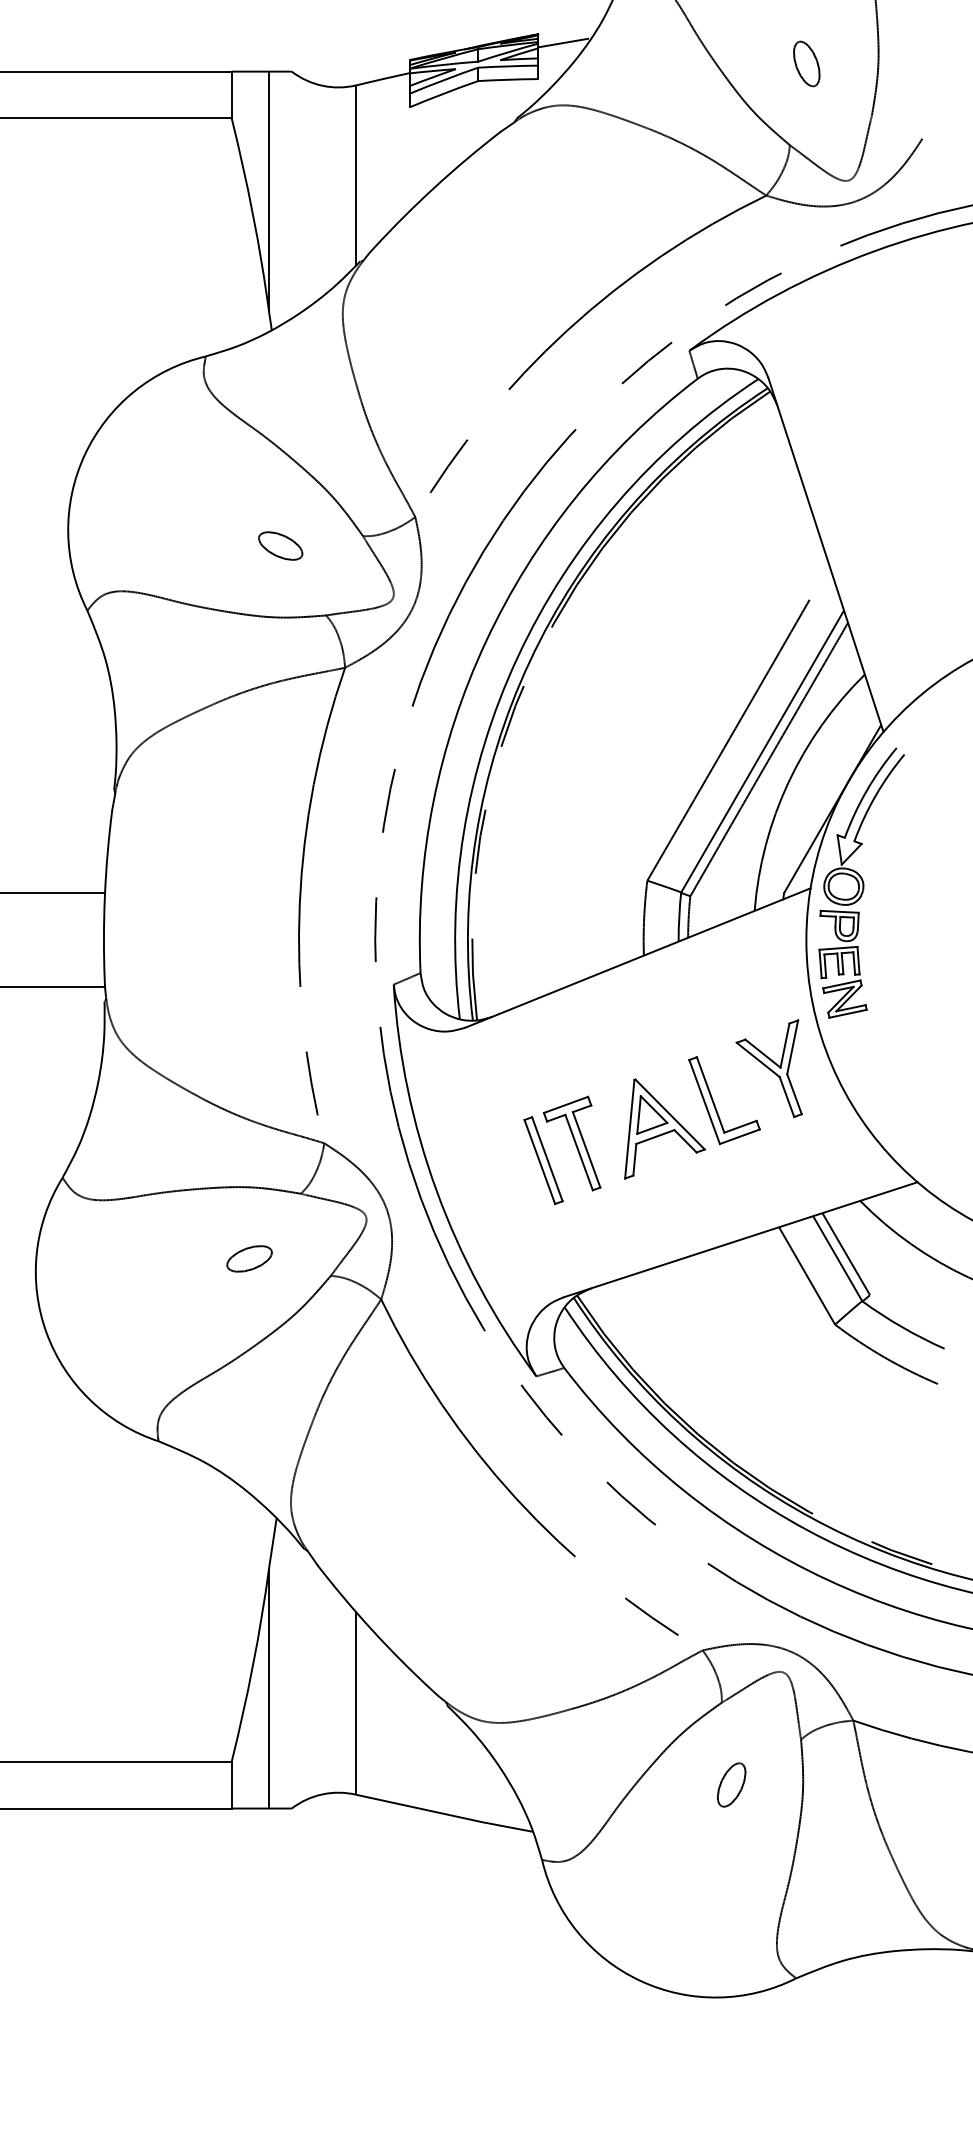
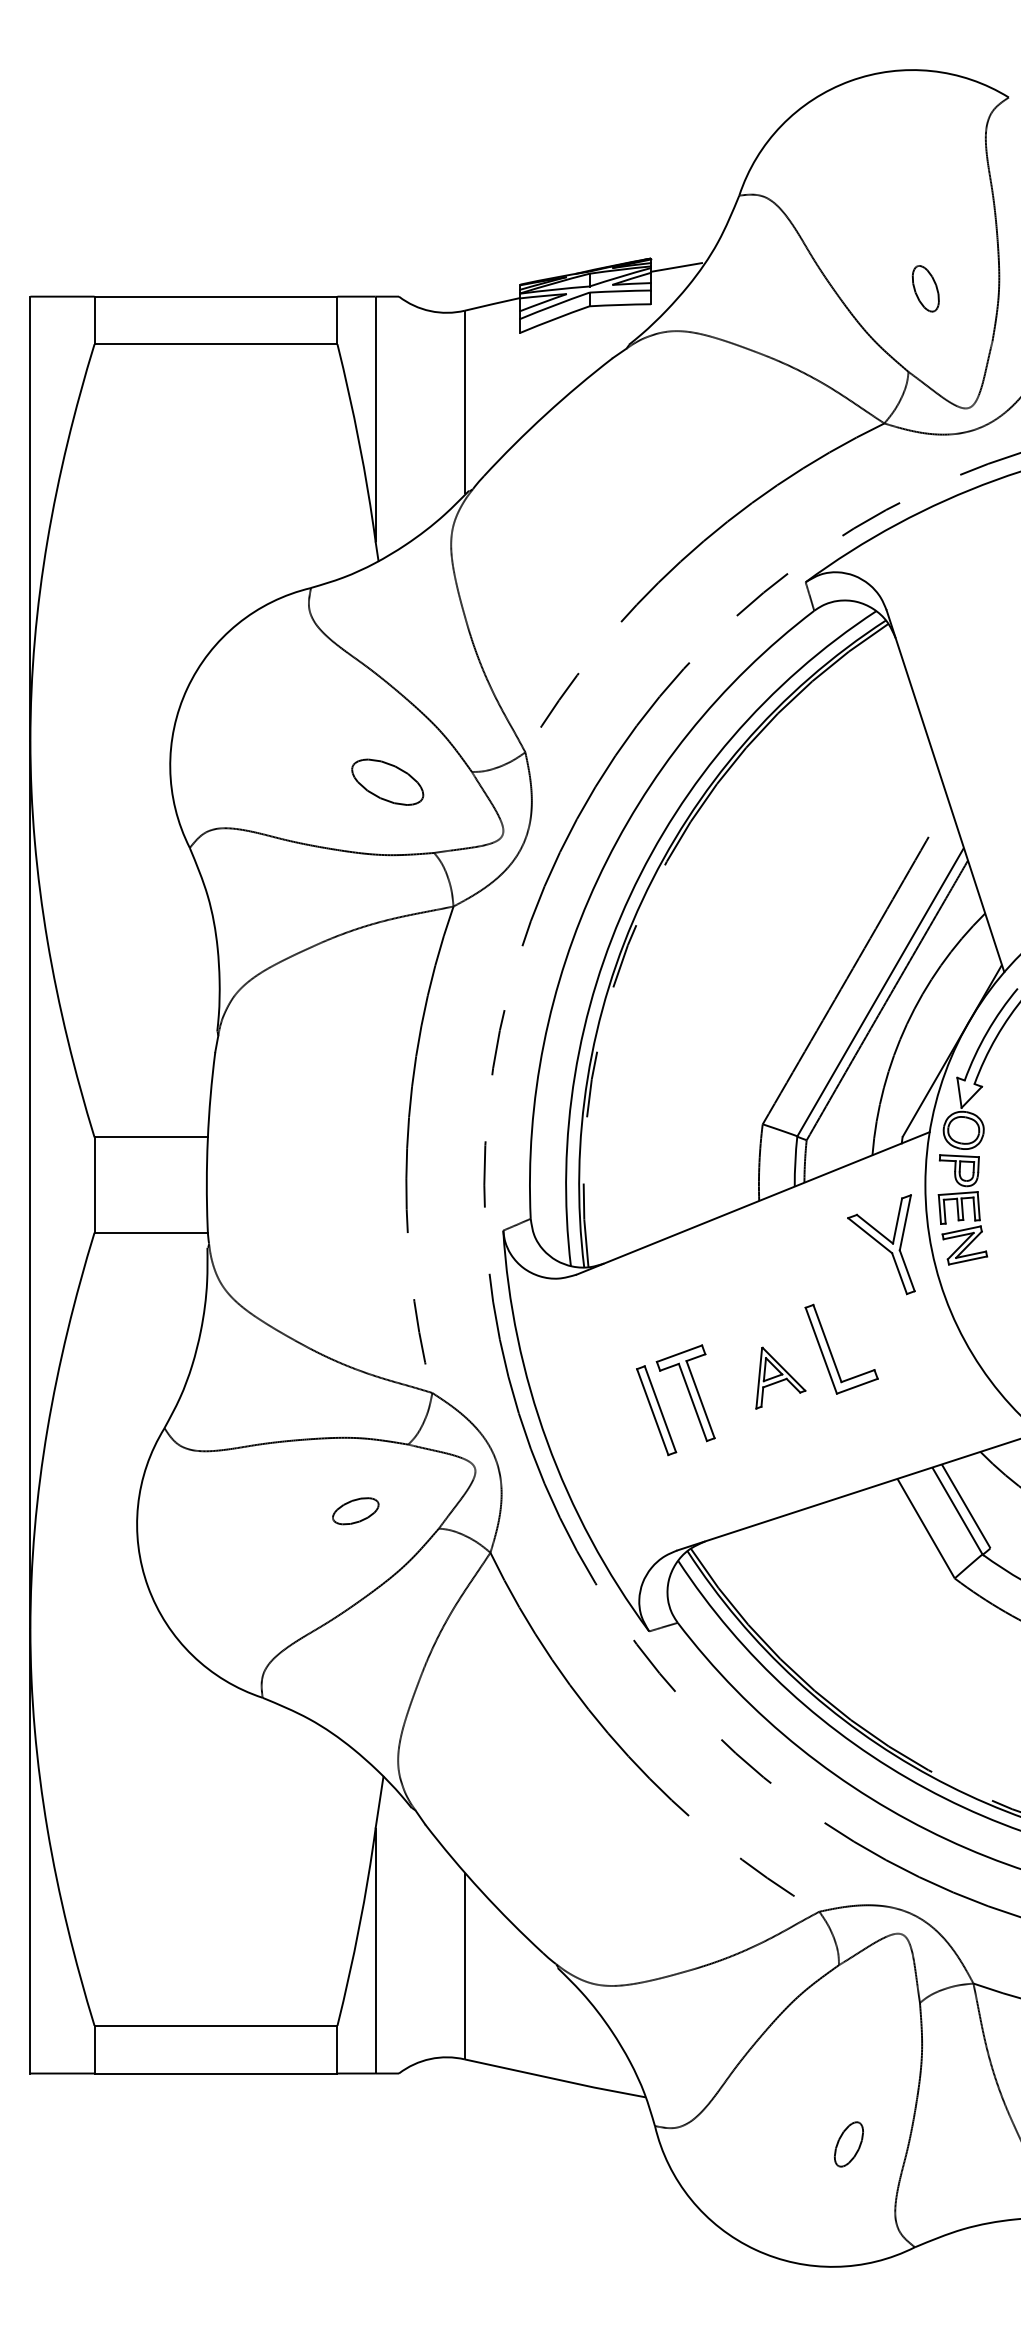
part: (280, 545) -> (387, 781), size x1.6
part: (769, 1068) -> (881, 1244), moved
part: (664, 1128) -> (780, 1377), size x0.6
part: (731, 1785) -> (848, 2144), moved

